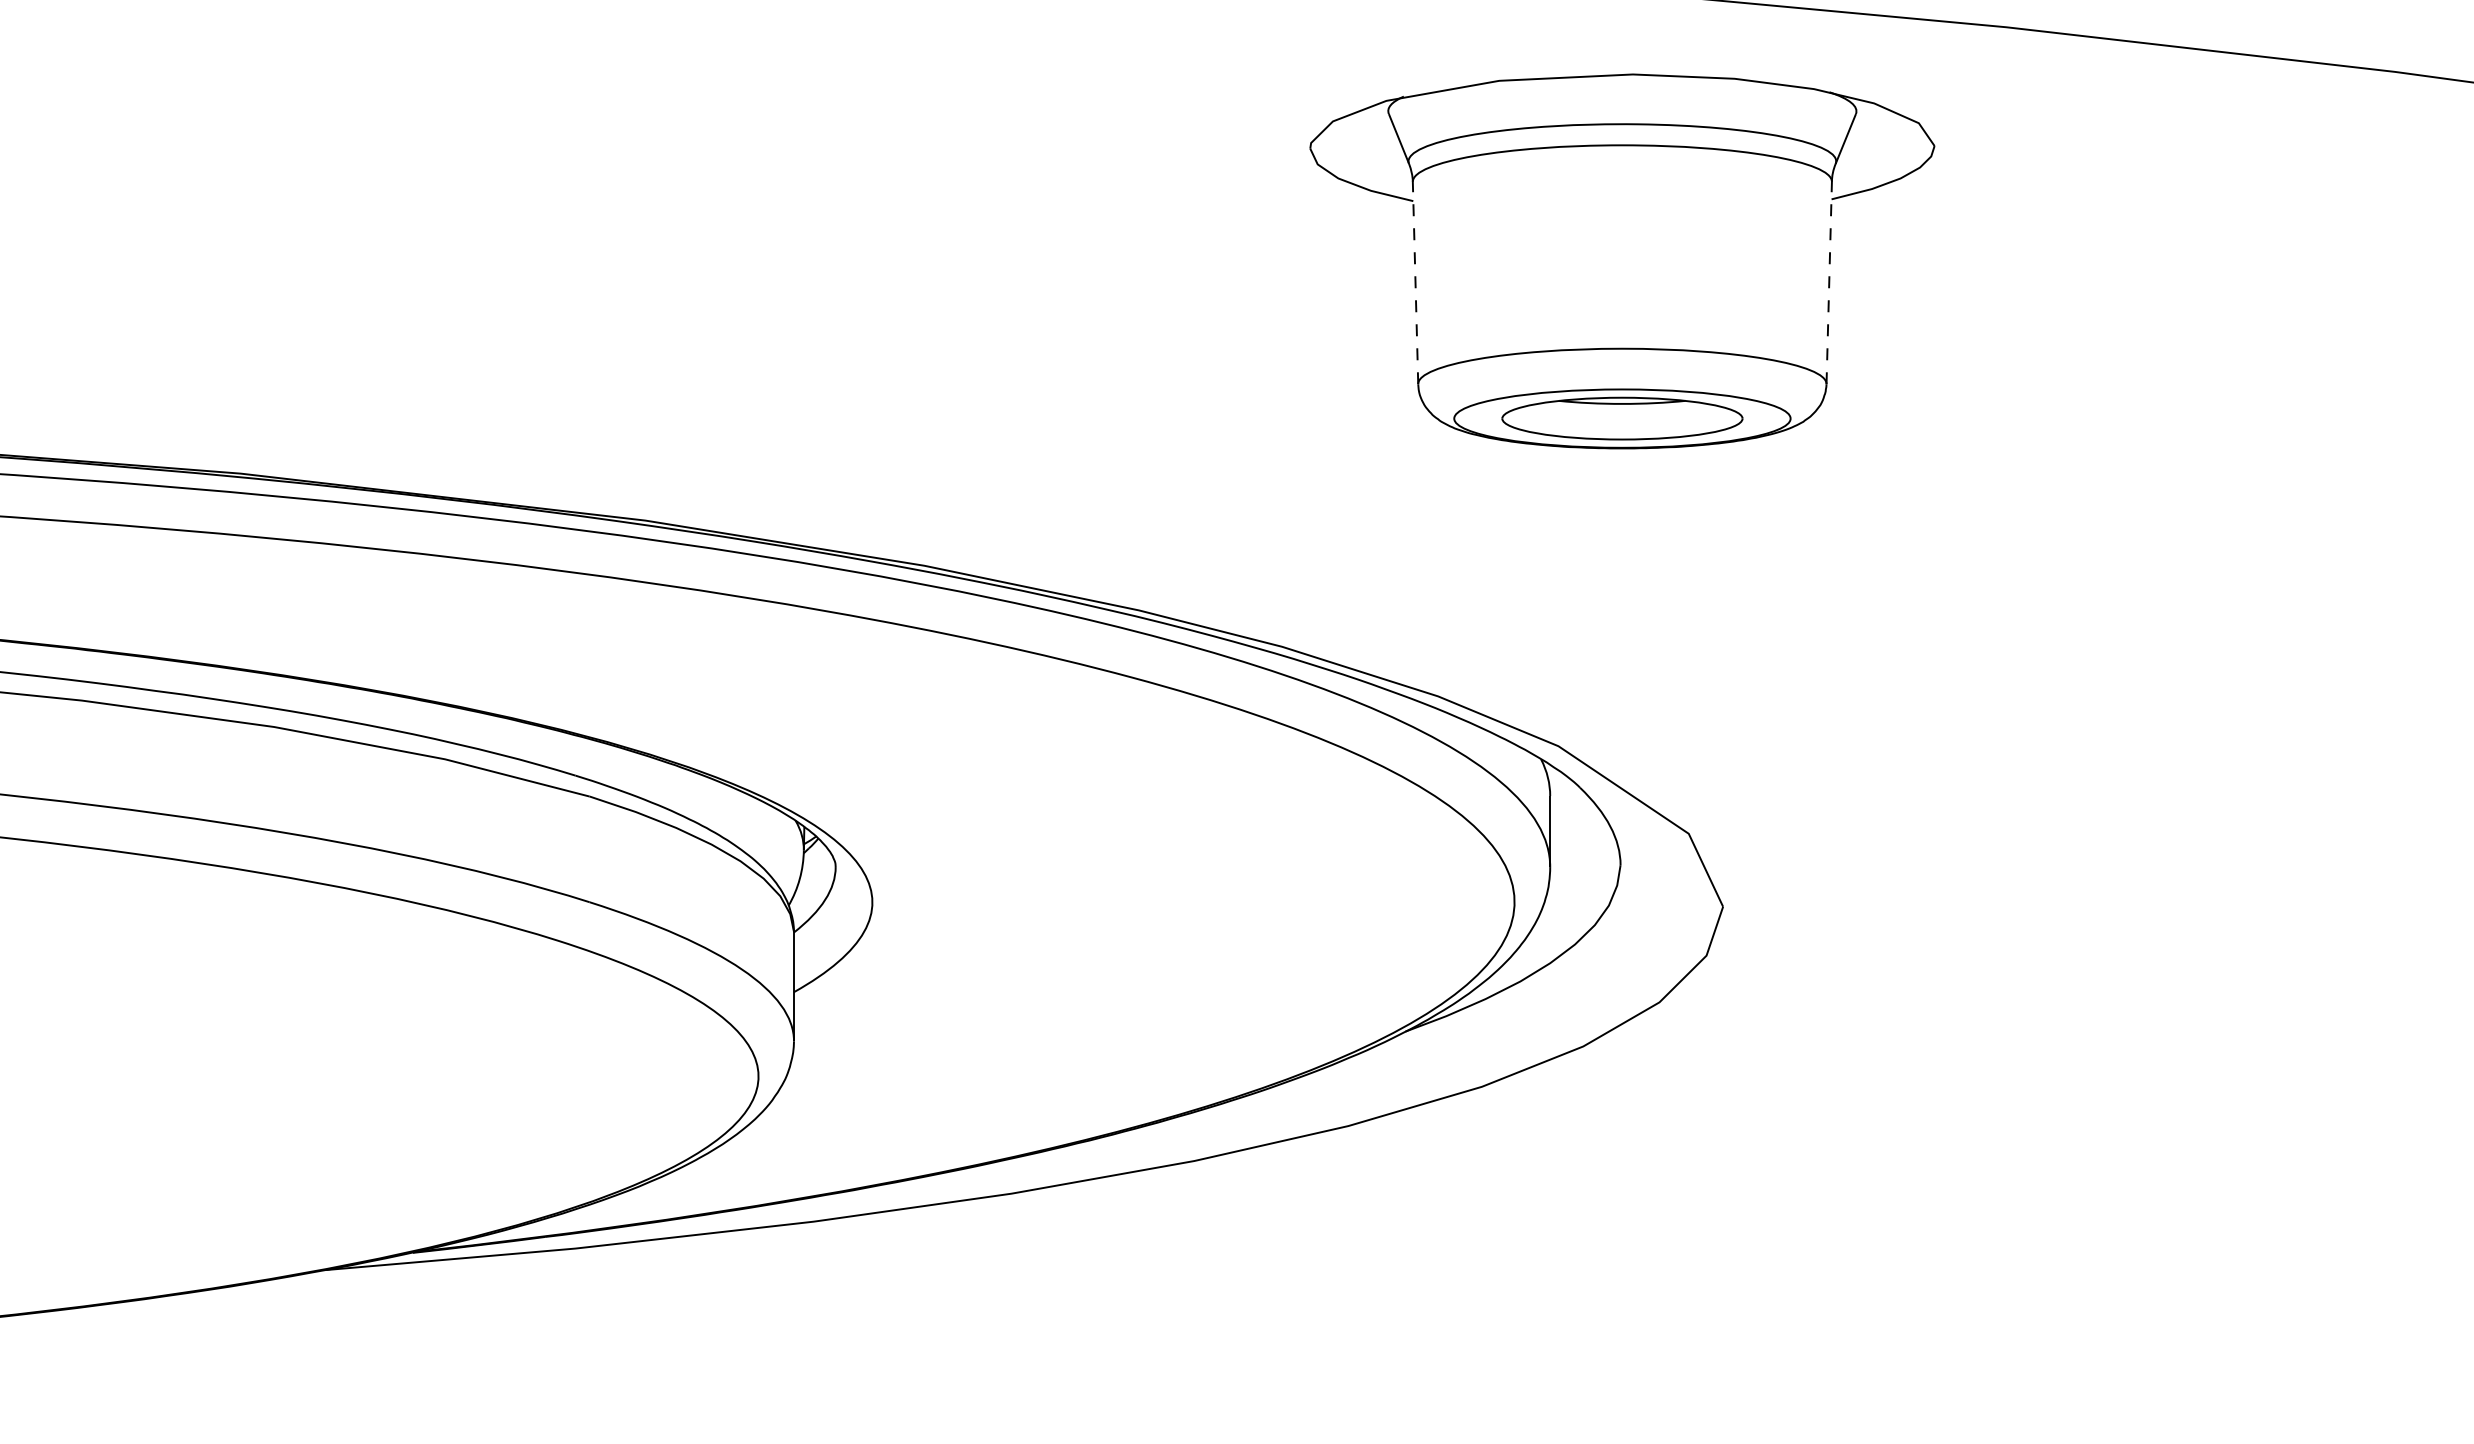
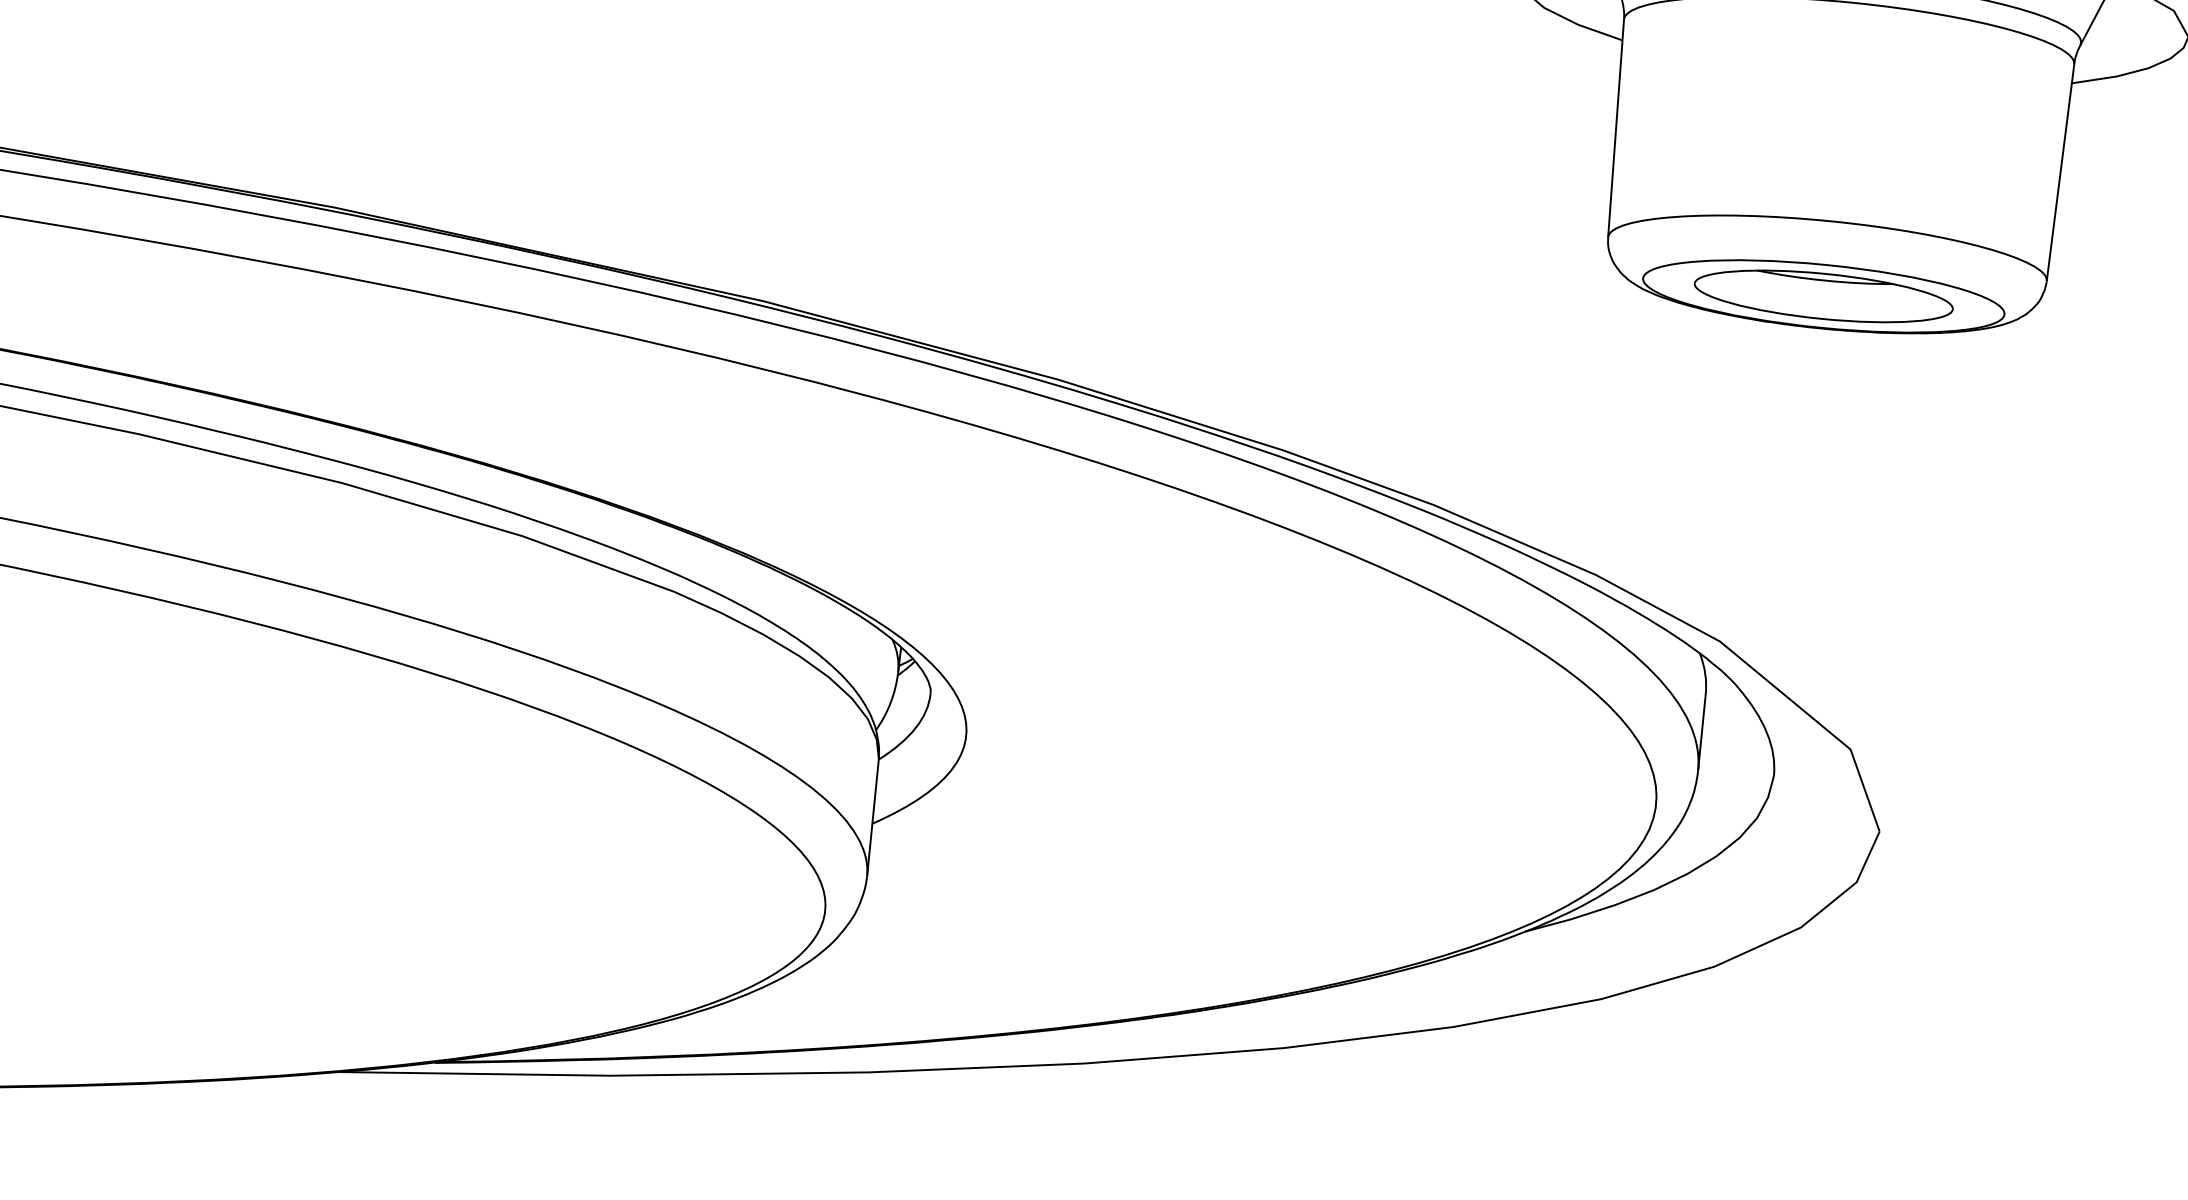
line: (1415, 282) -> (1616, 127), dashed -> solid
line: (1829, 282) -> (2060, 172), dashed -> solid

